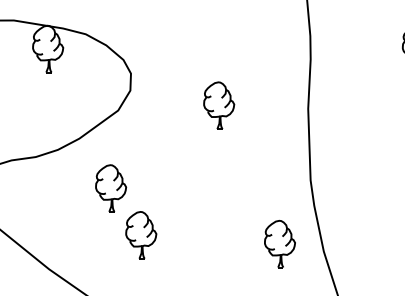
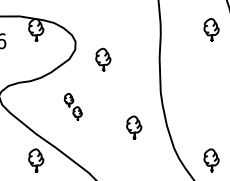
part: (219, 104) -> (103, 59), moved
part: (126, 210) -> (73, 106), size x0.6
part: (280, 244) -> (134, 127), moved

